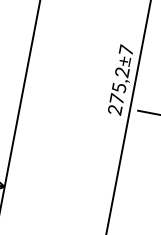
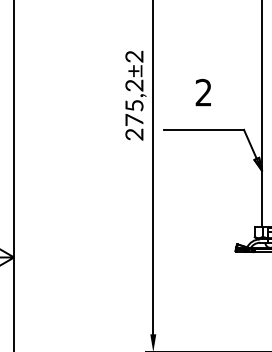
text: (126, 50) -> (134, 56), 275,2±7 -> 275,2±2

